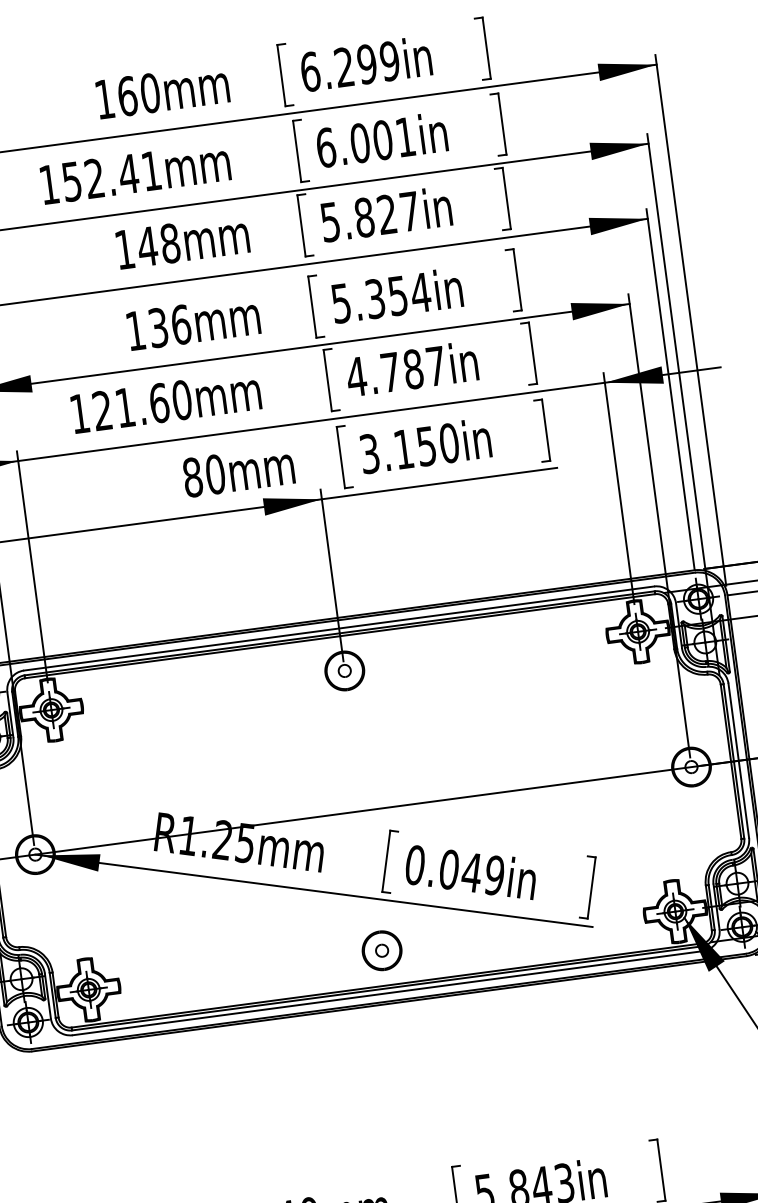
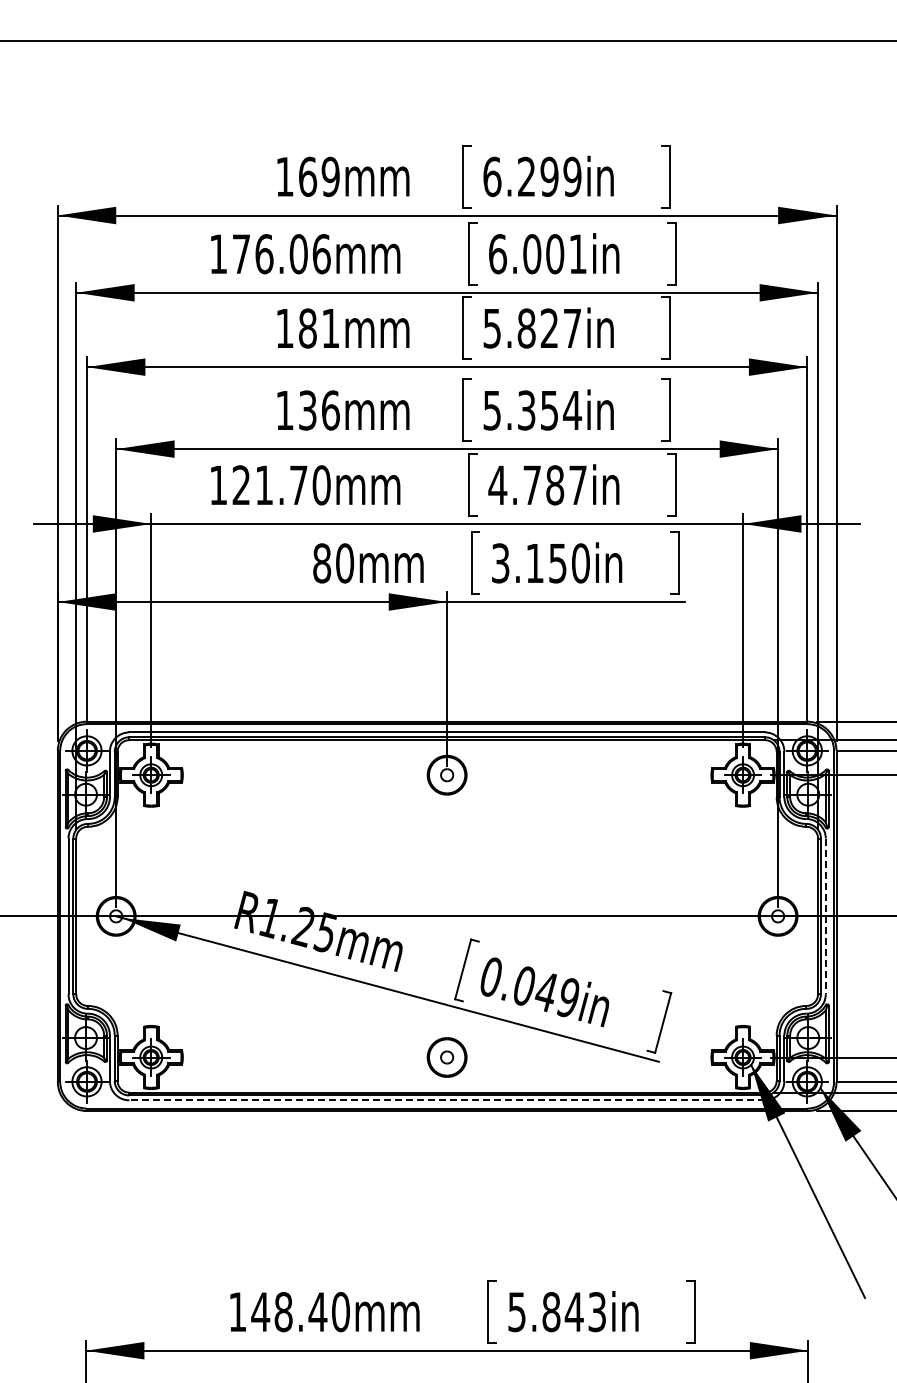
text: (149, 92) -> (330, 176), 160mm -> 169mm
text: (111, 176) -> (281, 254), 152.41mm -> 176.06mm
text: (158, 245) -> (318, 328), 148mm -> 181mm
text: (159, 403) -> (298, 485), 121.60mm -> 121.70mm
line: (738, 760) -> (825, 916), solid -> dashed
line: (388, 993) -> (447, 1100), solid -> dashed

